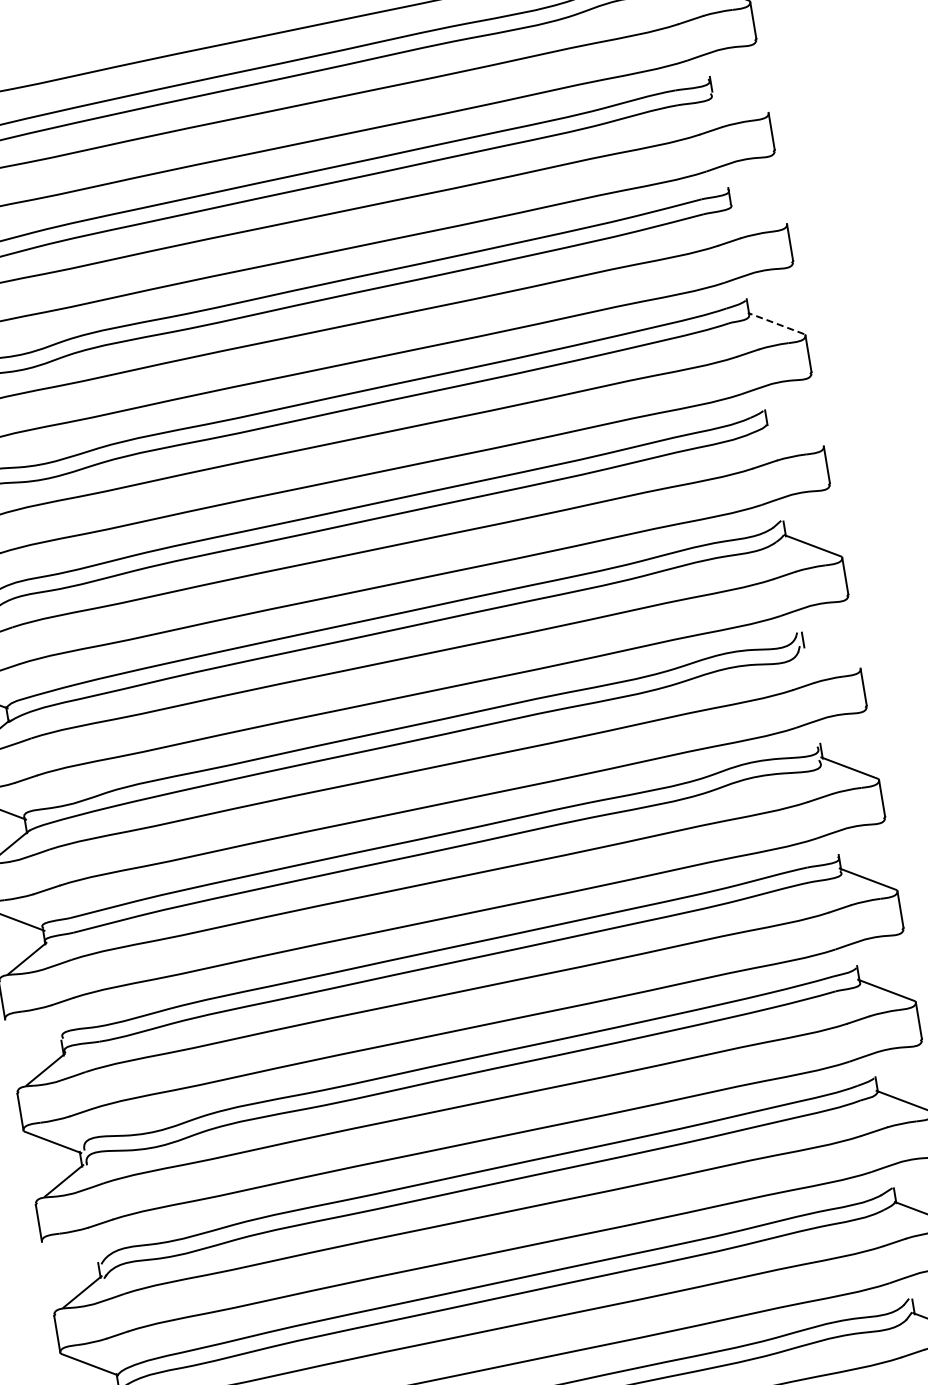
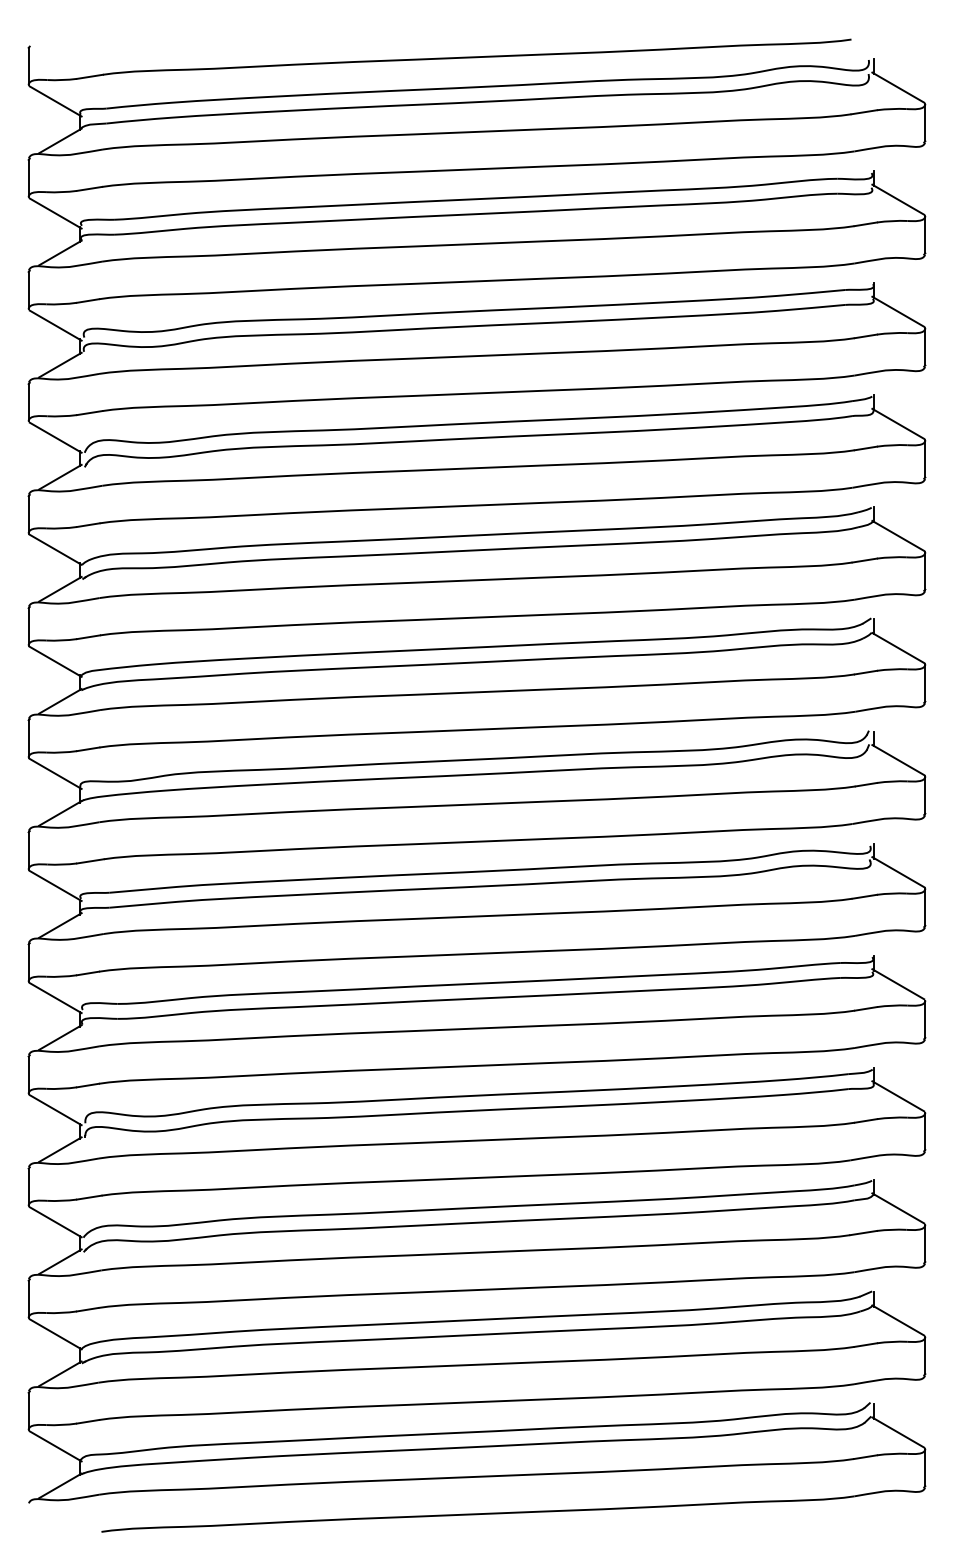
line: (739, 100) -> (898, 199), added
line: (757, 212) -> (898, 311), added
line: (776, 323) -> (898, 423), dashed -> solid
line: (794, 434) -> (898, 535), added
line: (831, 657) -> (898, 760), added
line: (34, 1031) -> (55, 998), added
line: (71, 1253) -> (55, 1222), added

